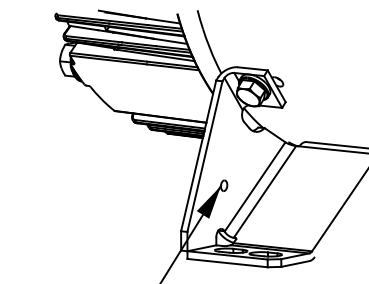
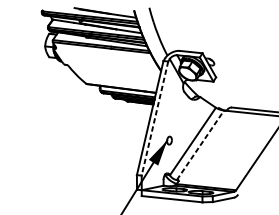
line: (204, 157) -> (154, 119), solid -> dashed
line: (265, 191) -> (200, 144), solid -> dashed

